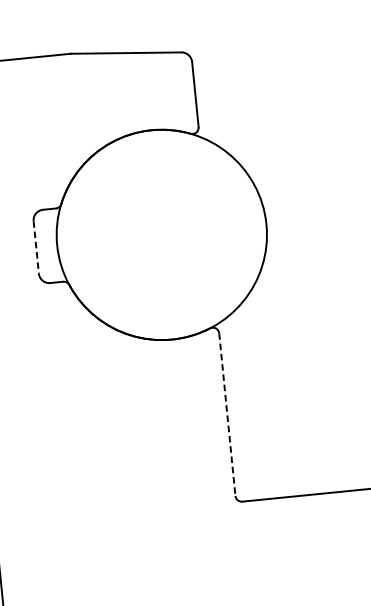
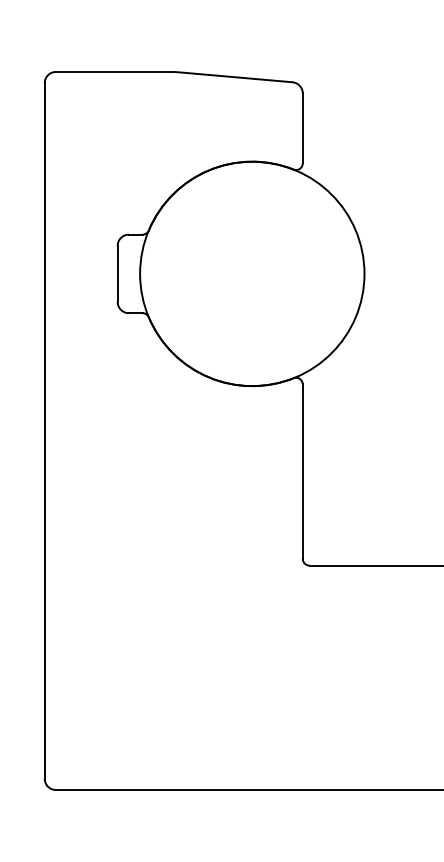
line: (36, 248) -> (117, 274), dashed -> solid
line: (227, 415) -> (302, 472), dashed -> solid

